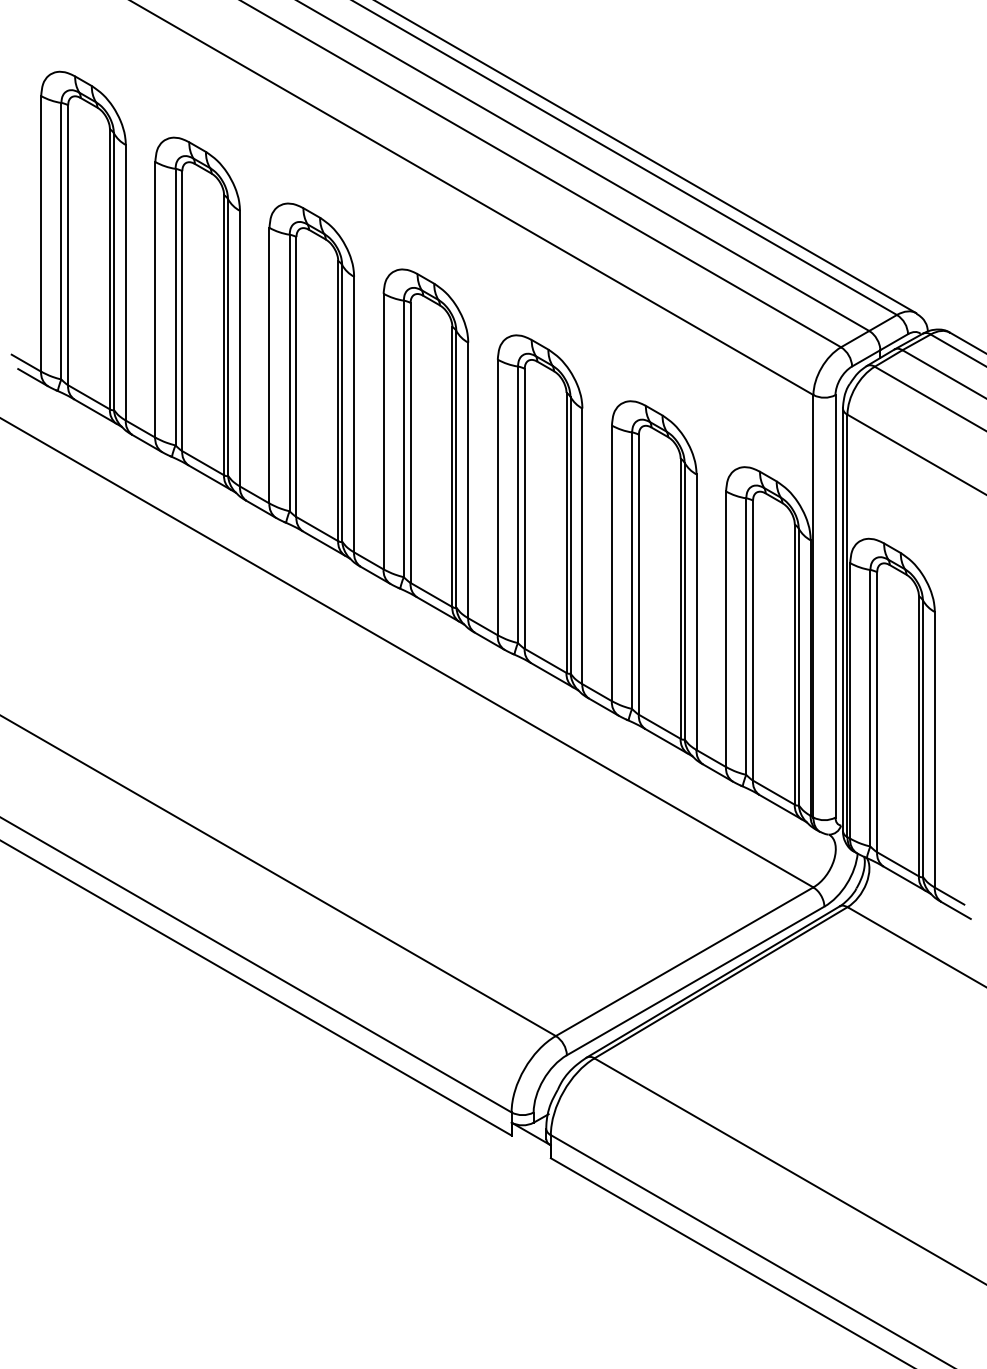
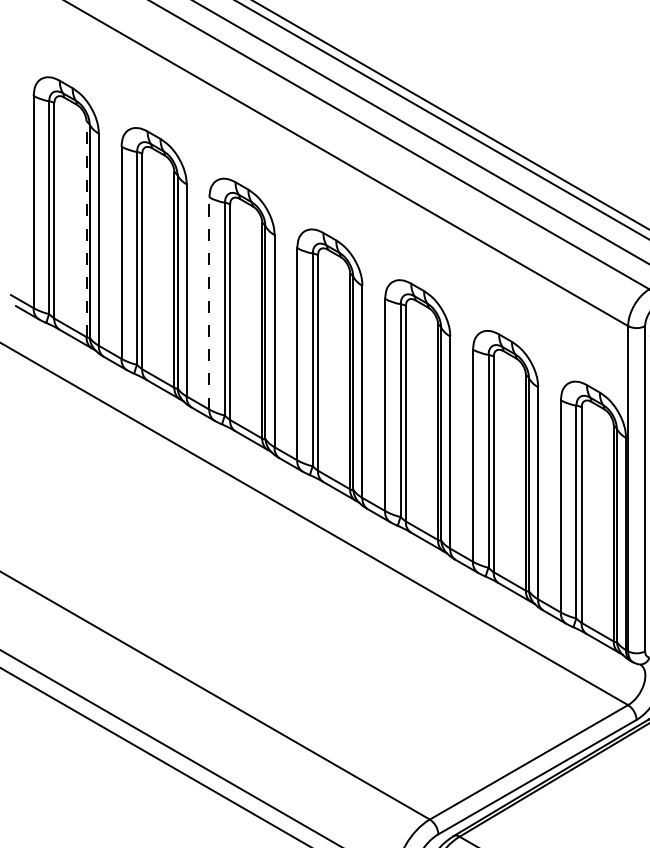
line: (109, 269) -> (86, 229), solid -> dashed
line: (269, 365) -> (209, 303), solid -> dashed

